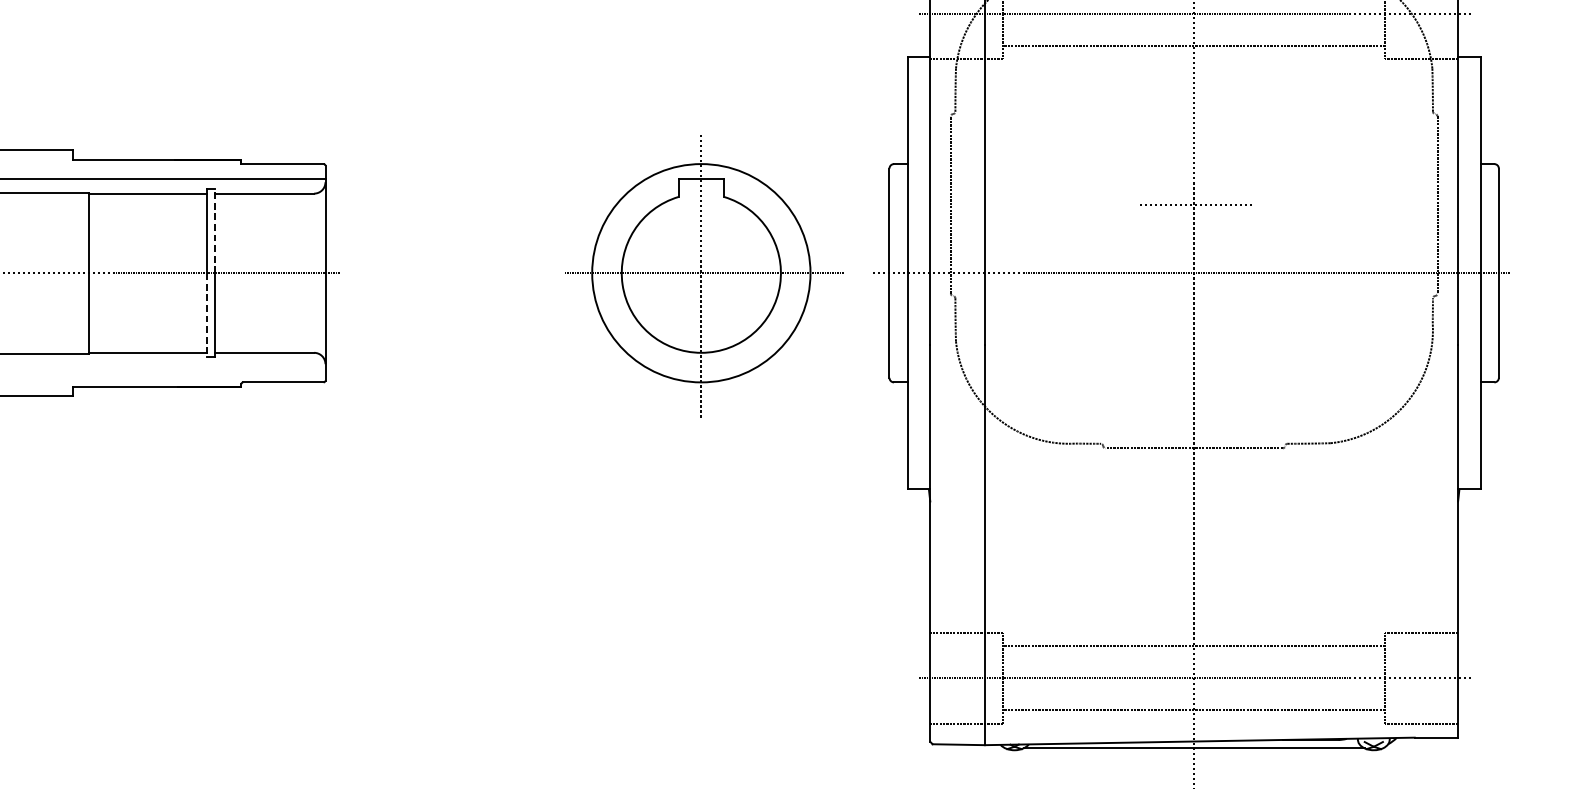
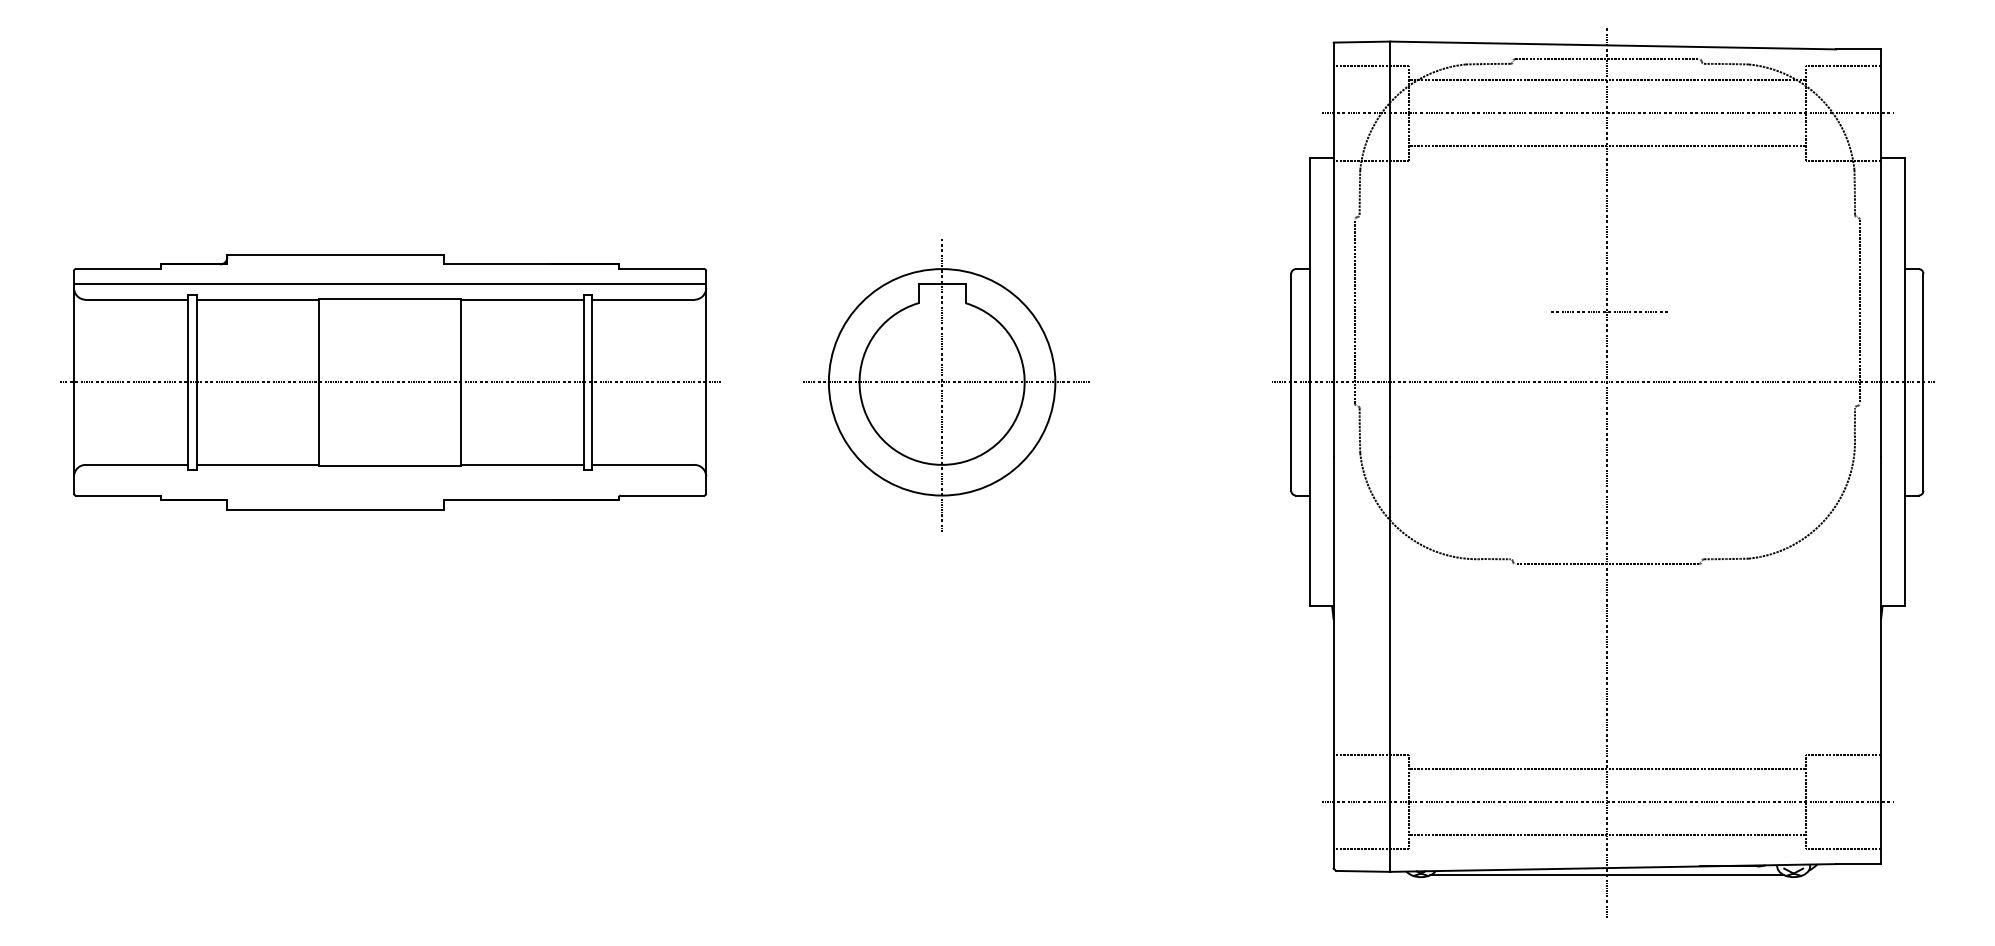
line: (214, 230) -> (591, 338), dashed -> solid
part: (705, 276) -> (946, 385), moved
line: (207, 314) -> (583, 425), dashed -> solid

